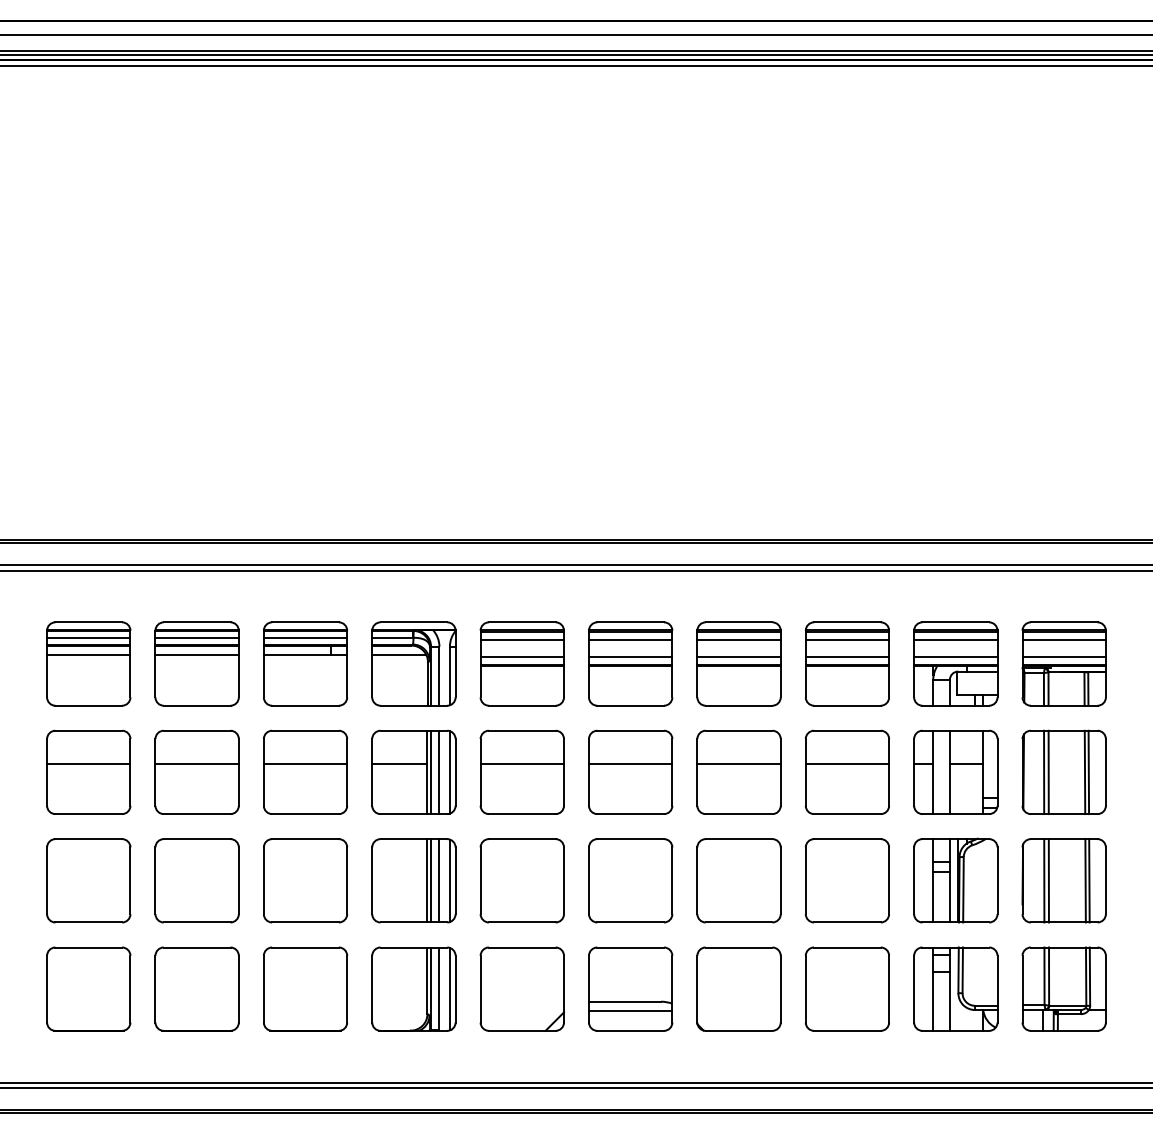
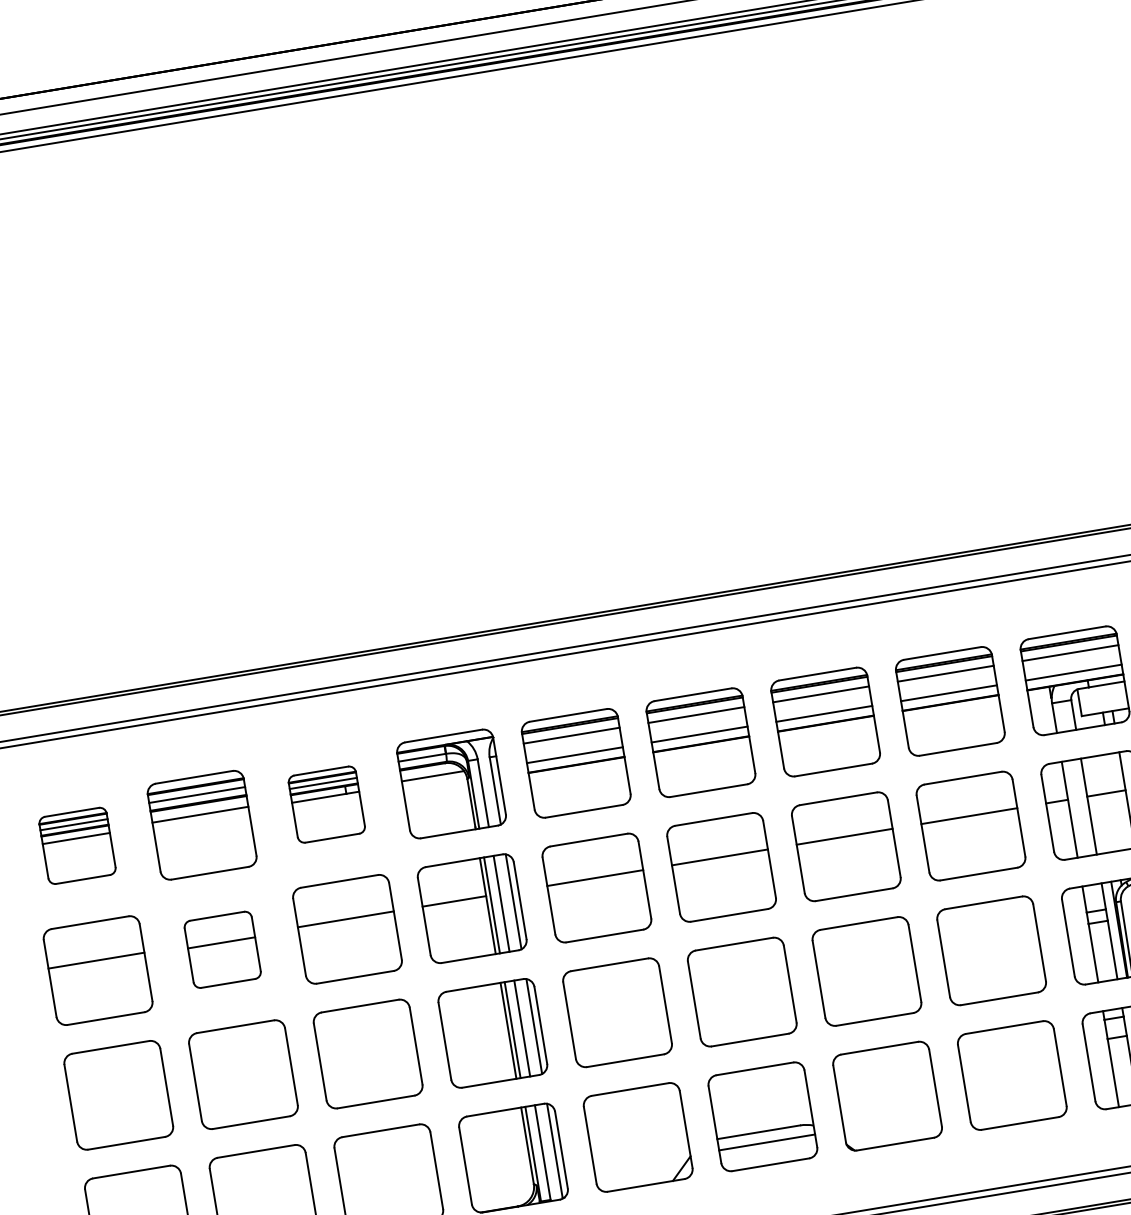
part: (88, 663) -> (77, 845), size x0.7
part: (305, 663) -> (326, 804), size x0.7
part: (196, 771) -> (221, 949), size x0.7

